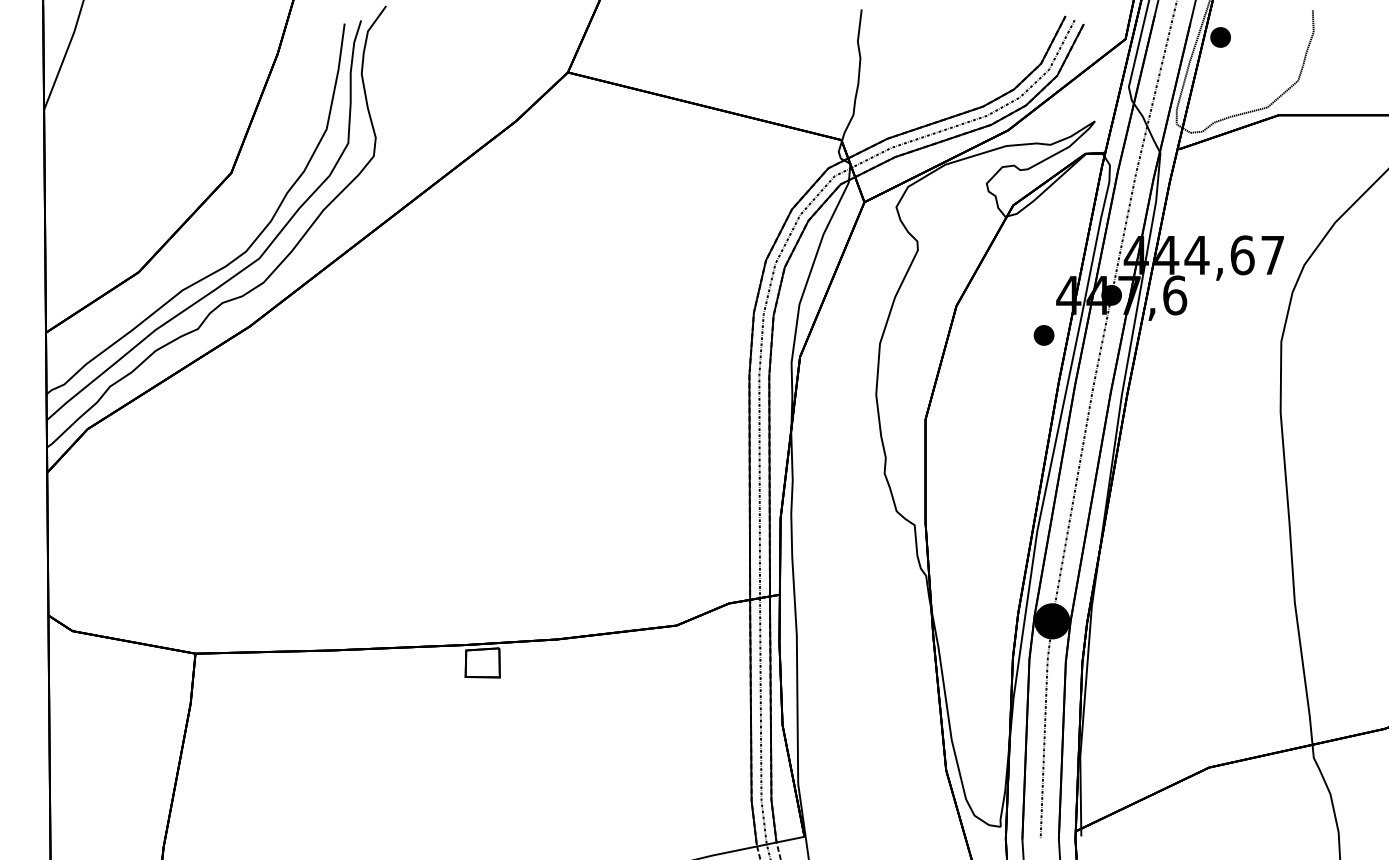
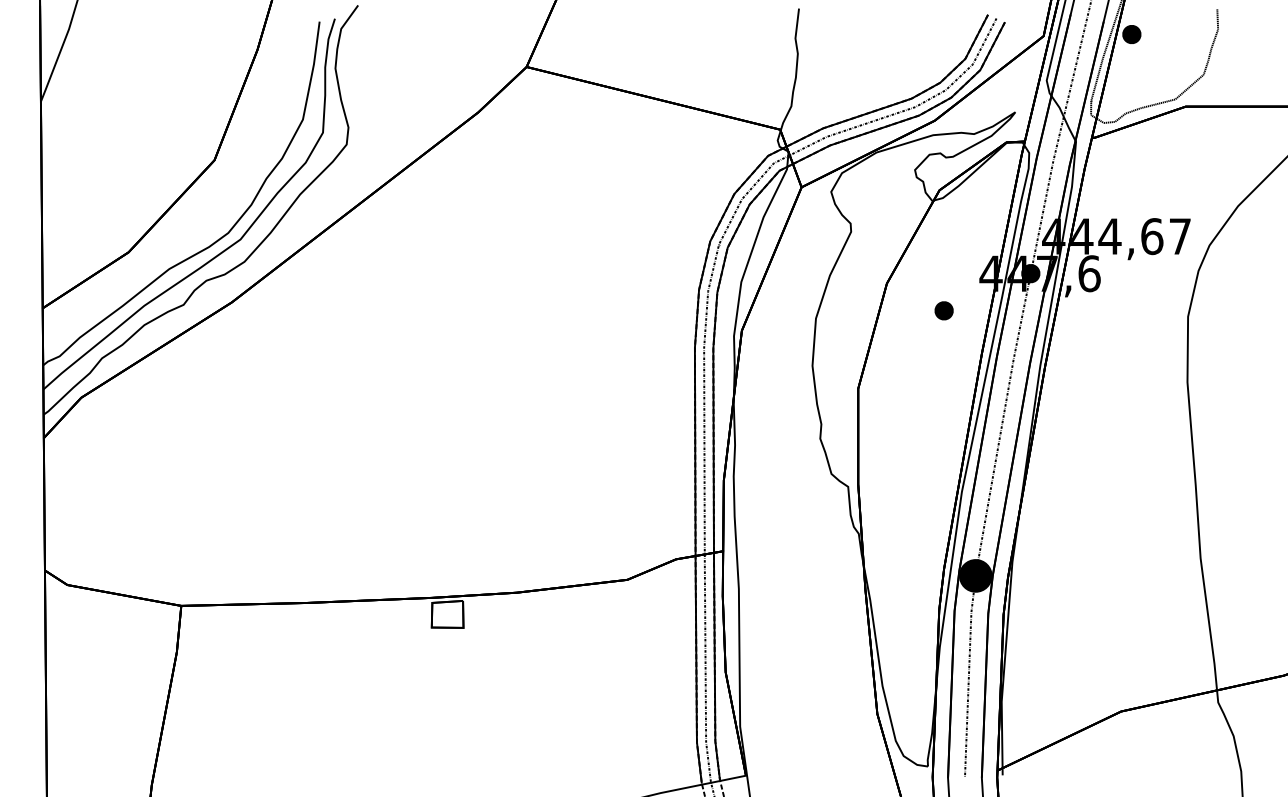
part: (1043, 335) -> (943, 310), moved

